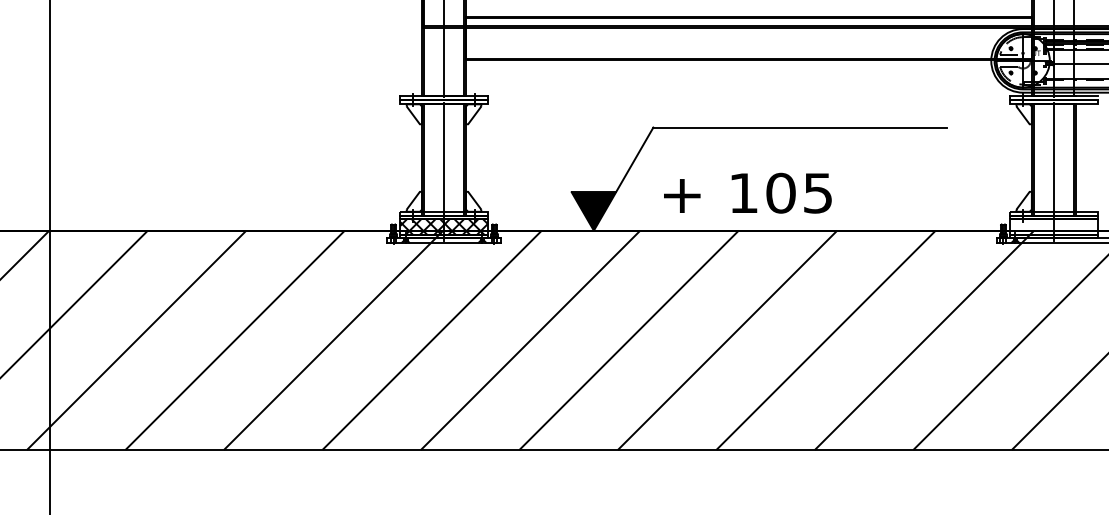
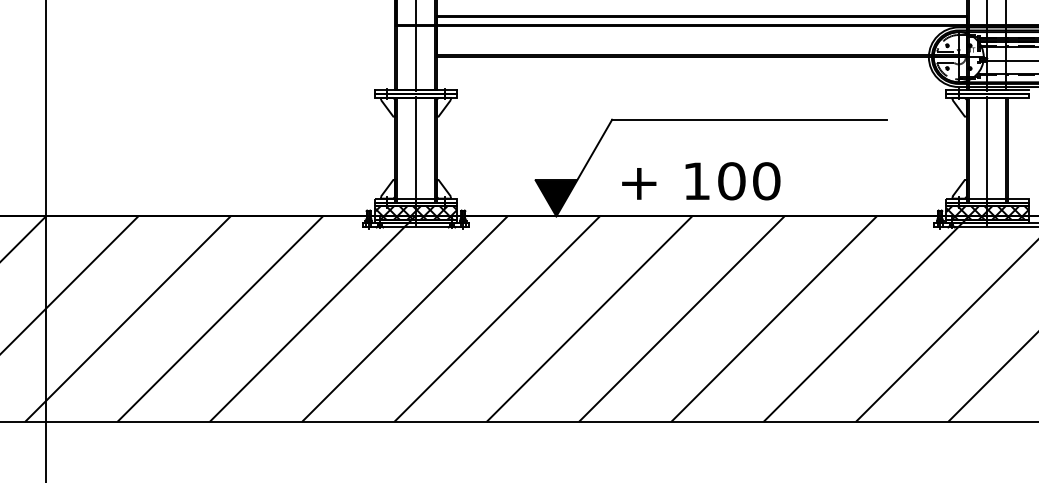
text: (817, 192) -> (766, 180), 105 -> 100
hatch: (1053, 226) -> (987, 212), added

